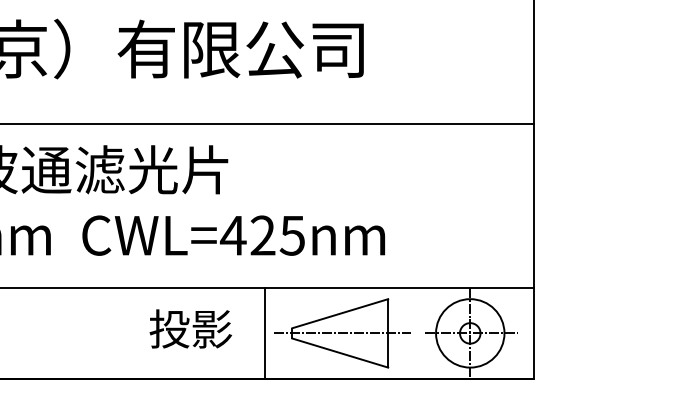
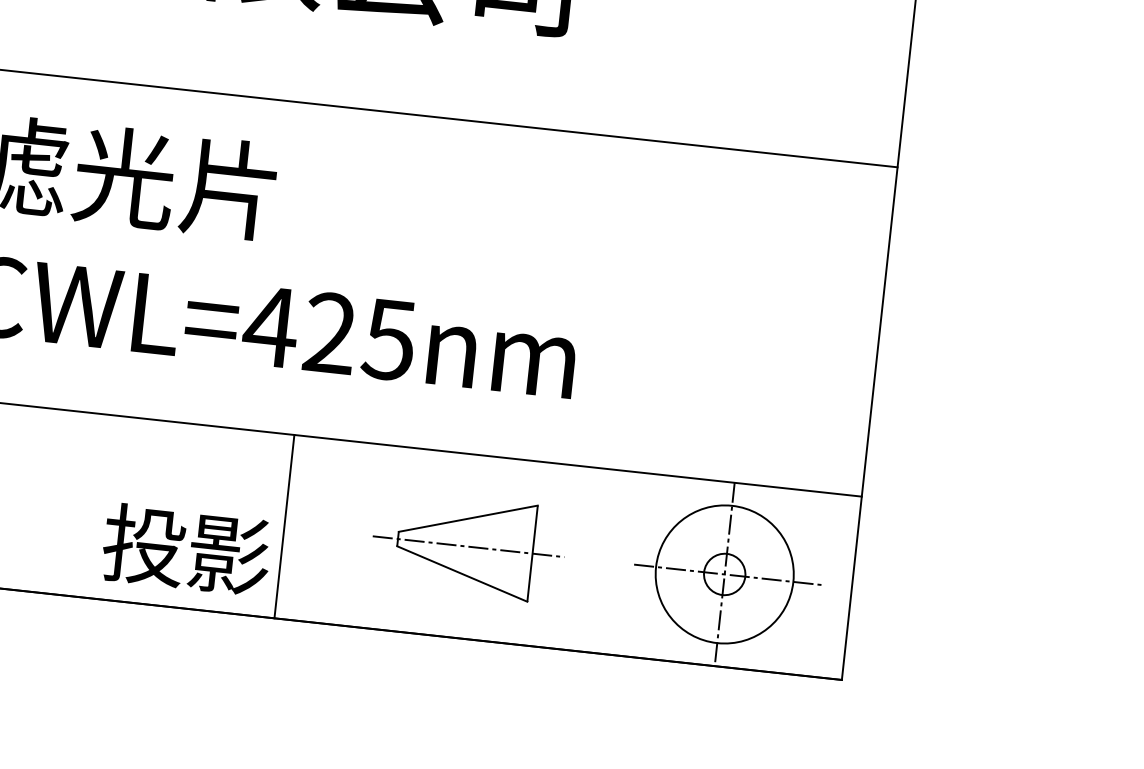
text: (190, 328) -> (186, 548), moved
line: (264, 333) -> (283, 526), moved
part: (342, 333) -> (468, 546), size x0.7

